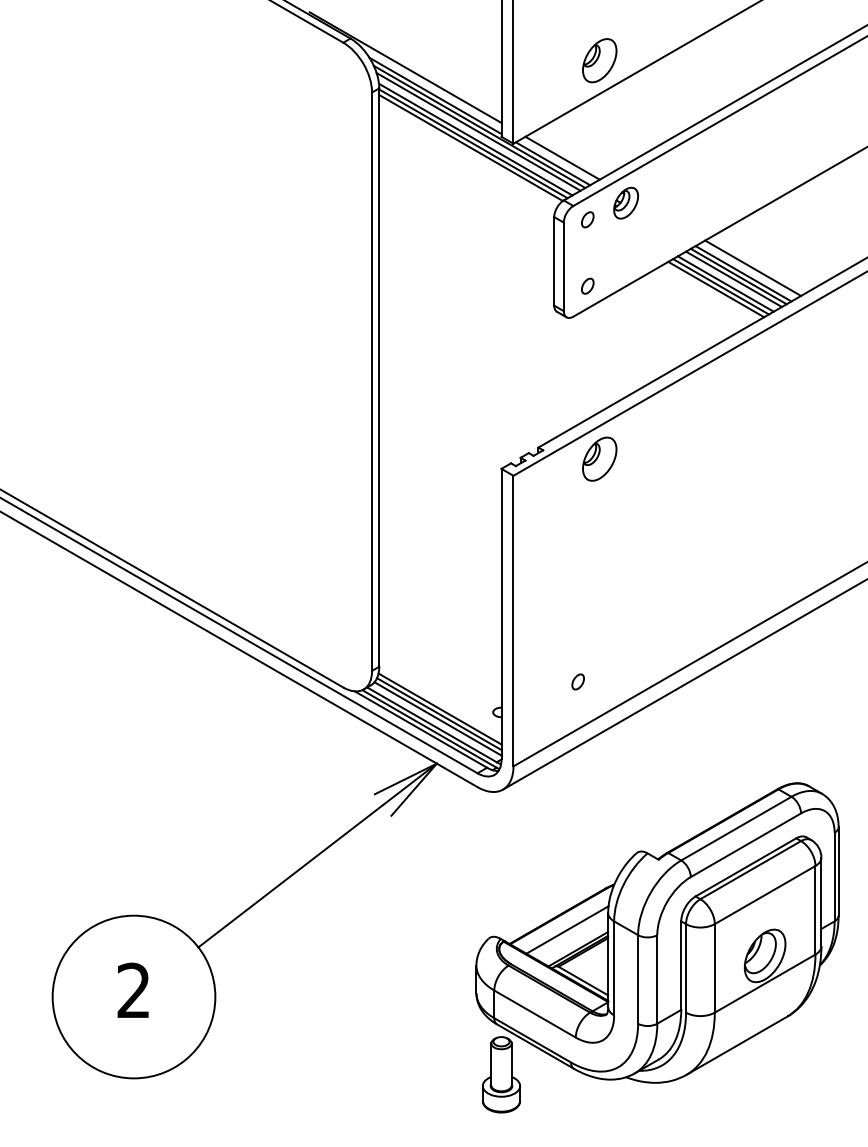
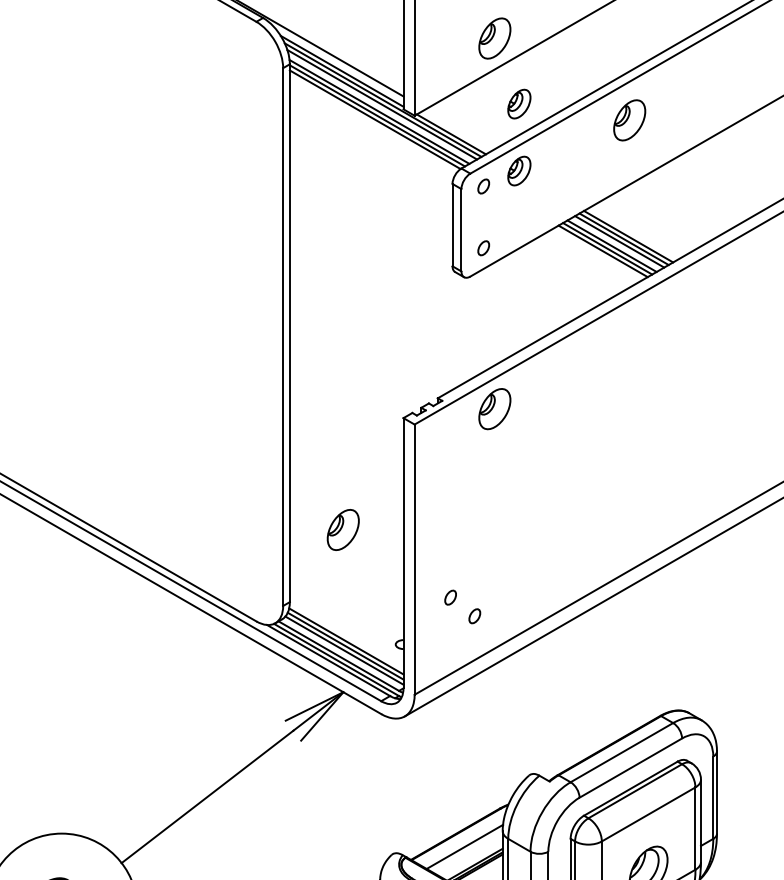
part: (625, 130) -> (518, 103), added
part: (744, 148) -> (629, 120), added
line: (562, 157) -> (460, 128), removed
line: (753, 267) -> (637, 230), removed
part: (436, 588) -> (343, 529), added
part: (551, 661) -> (449, 597), added

